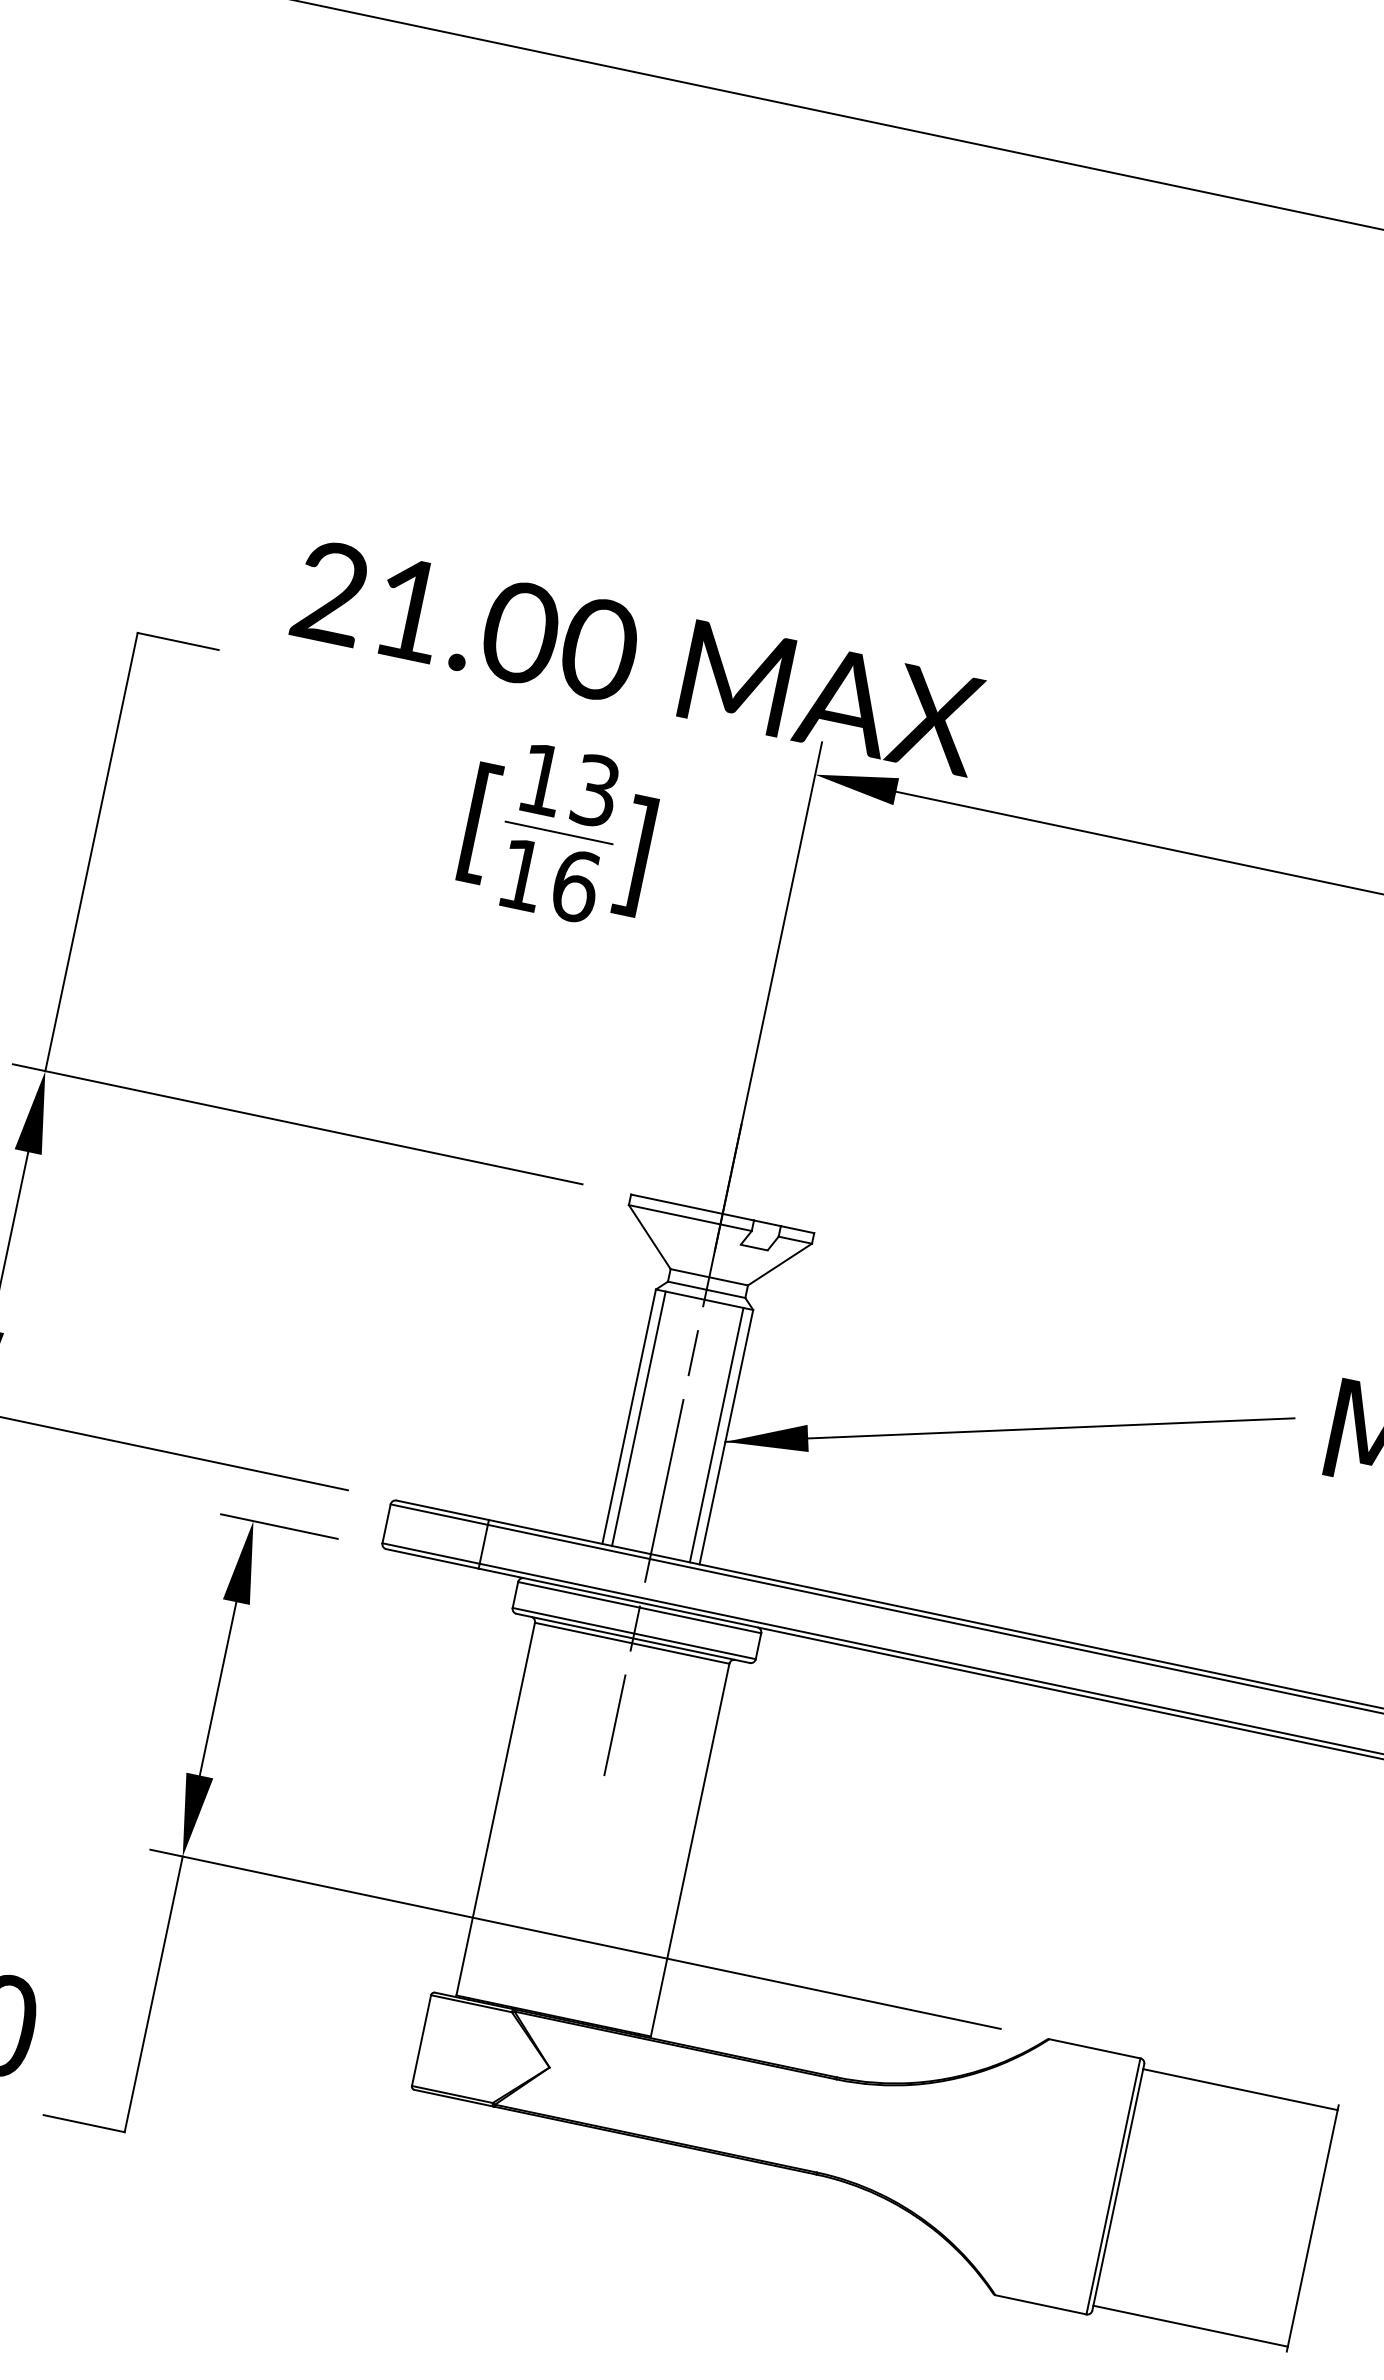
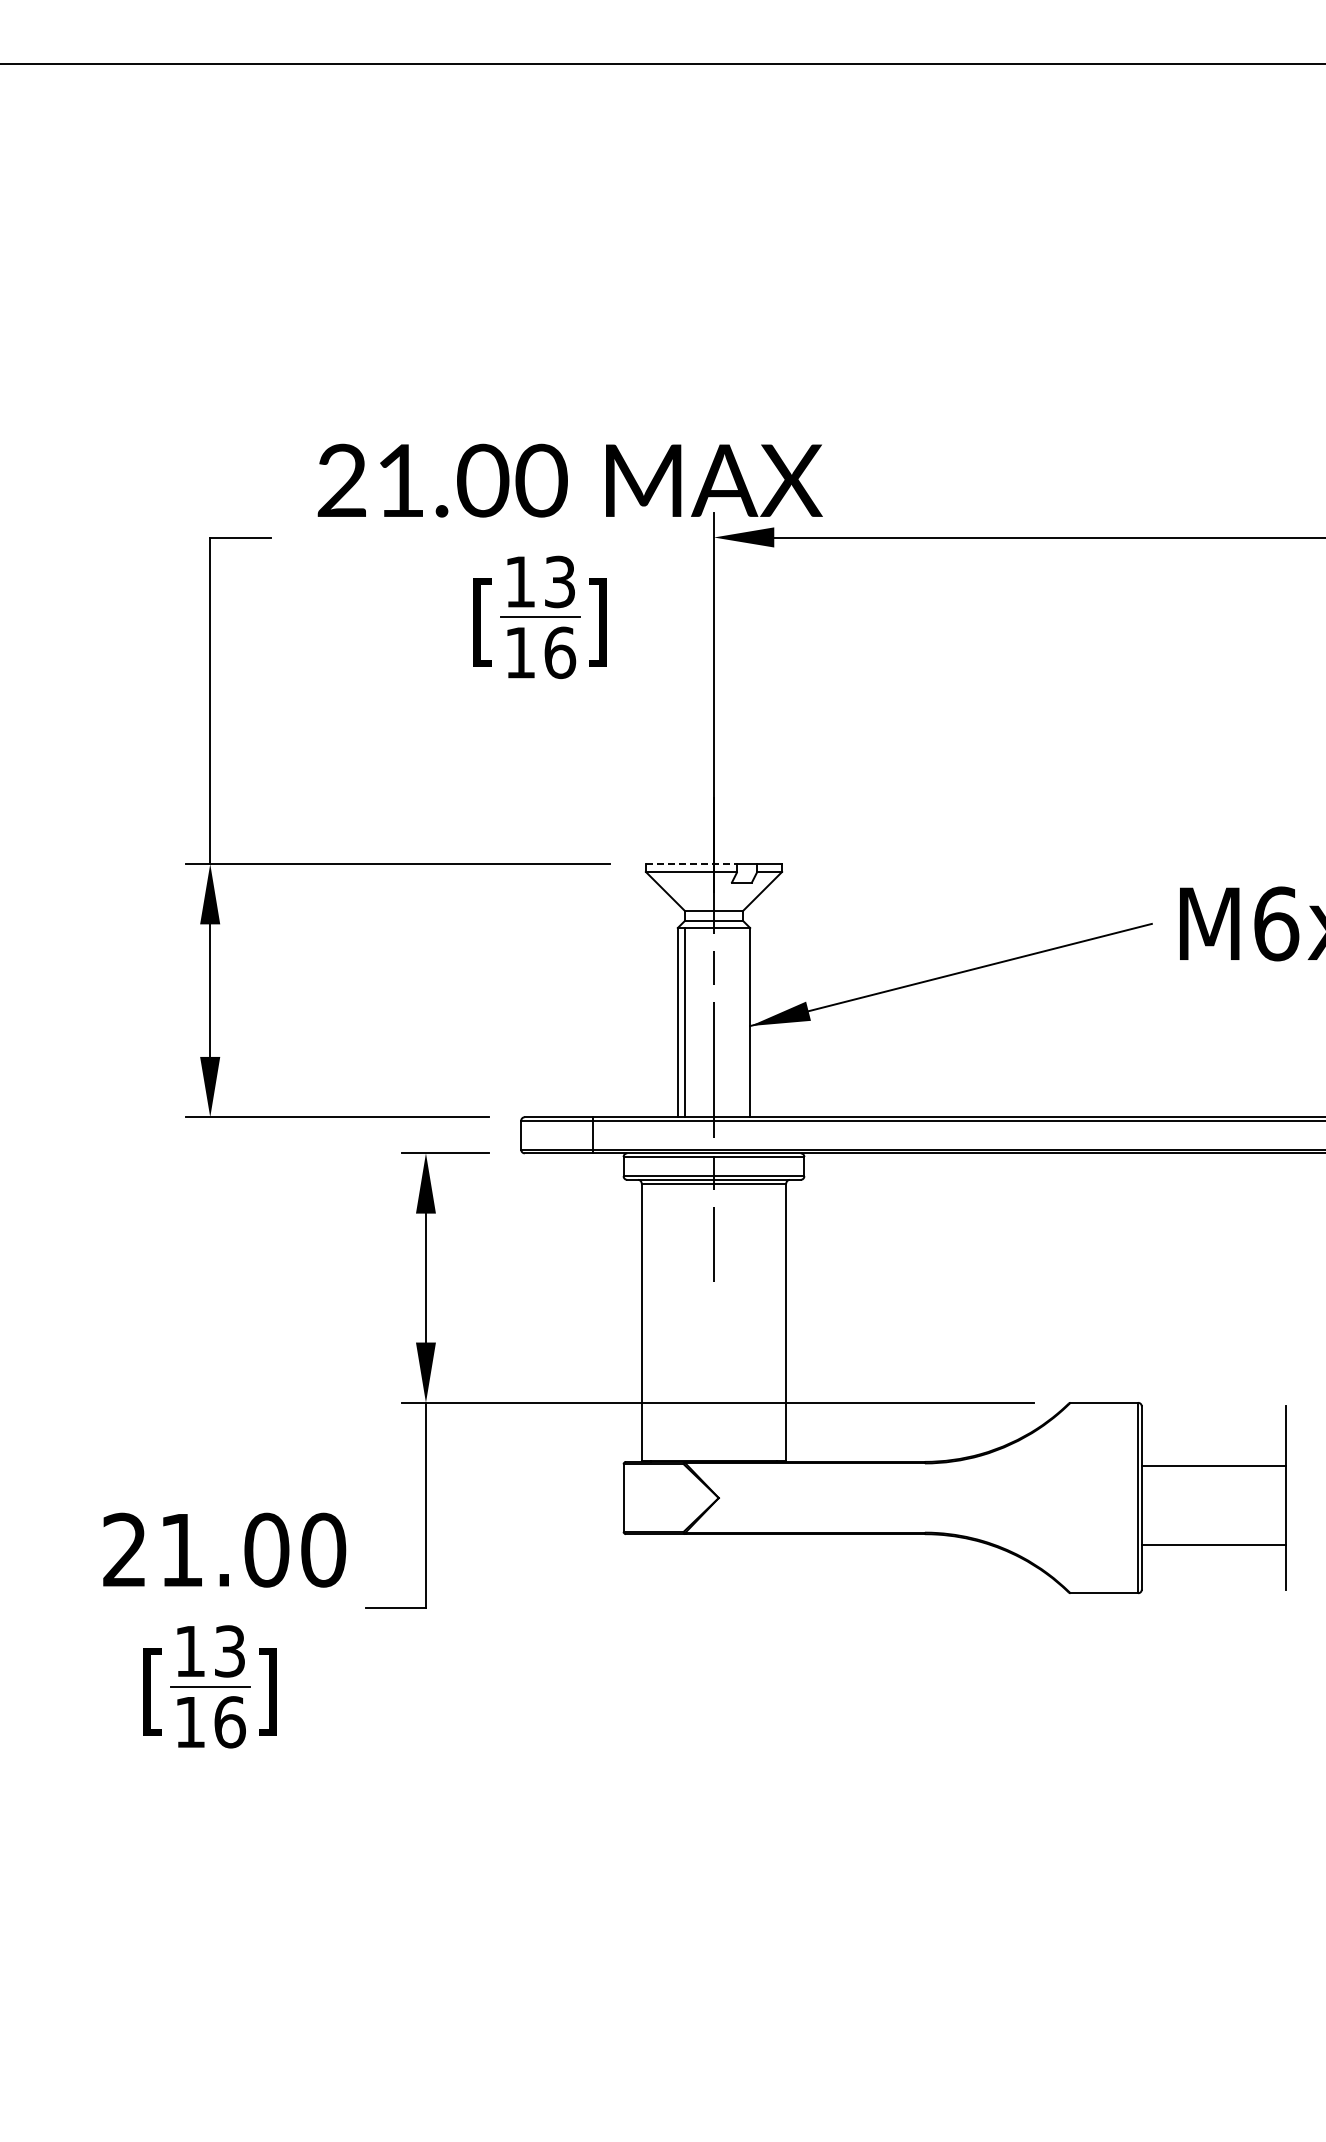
line: (692, 1207) -> (691, 864), solid -> dashed
line: (716, 1434) -> (742, 1022), removed
line: (1239, 2090) -> (1213, 1466), moved
line: (1189, 2326) -> (1213, 1545), moved

